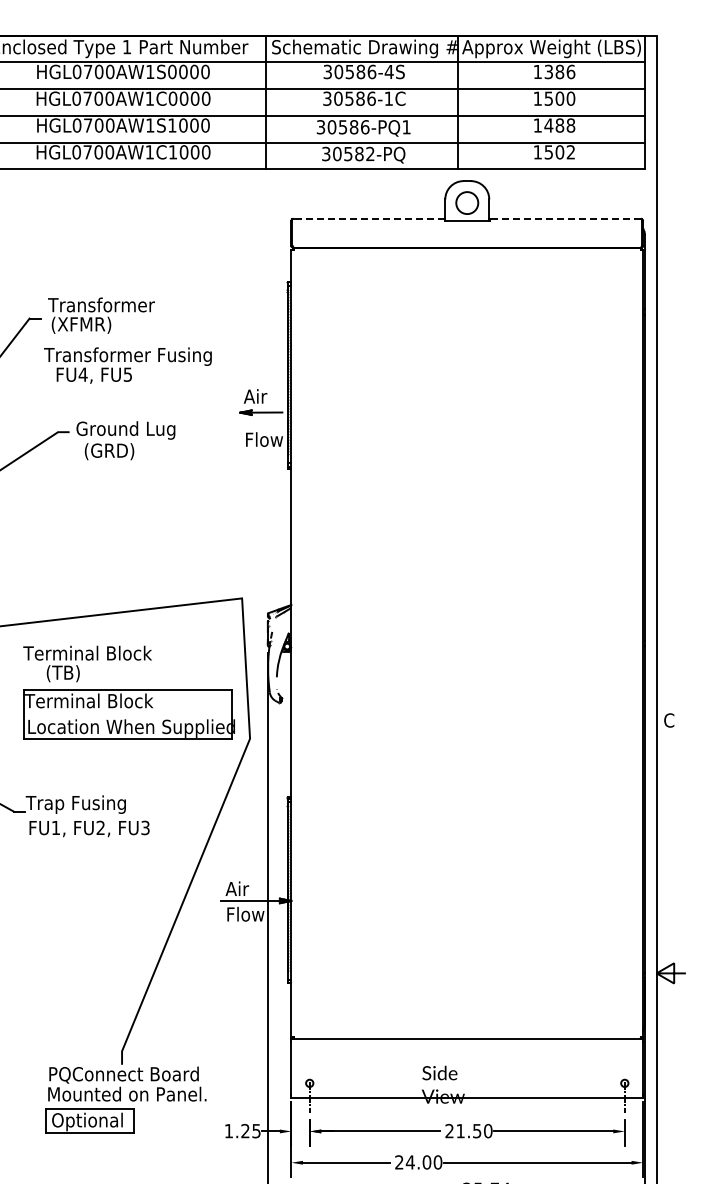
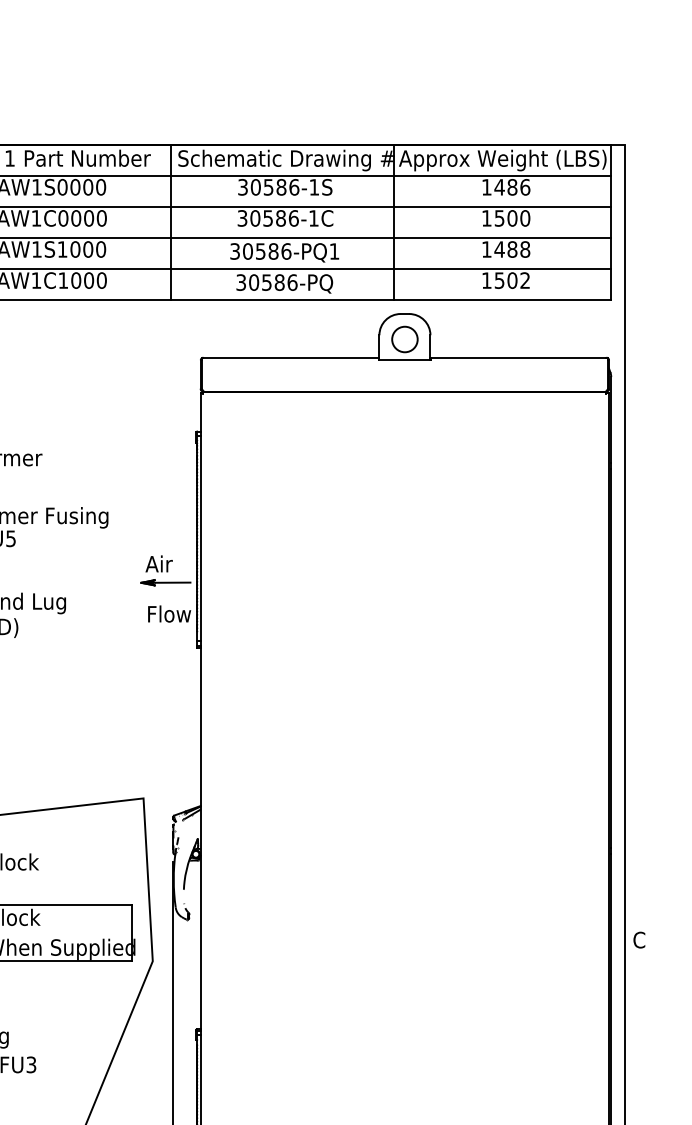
text: (388, 71) -> (313, 186), 30586-4S -> 30586-1S
text: (548, 71) -> (499, 186), 1386 -> 1486
text: (370, 153) -> (292, 281), 30582-PQ -> 30586-PQ
line: (369, 218) -> (291, 357), dashed -> solid
line: (565, 218) -> (518, 357), dashed -> solid

